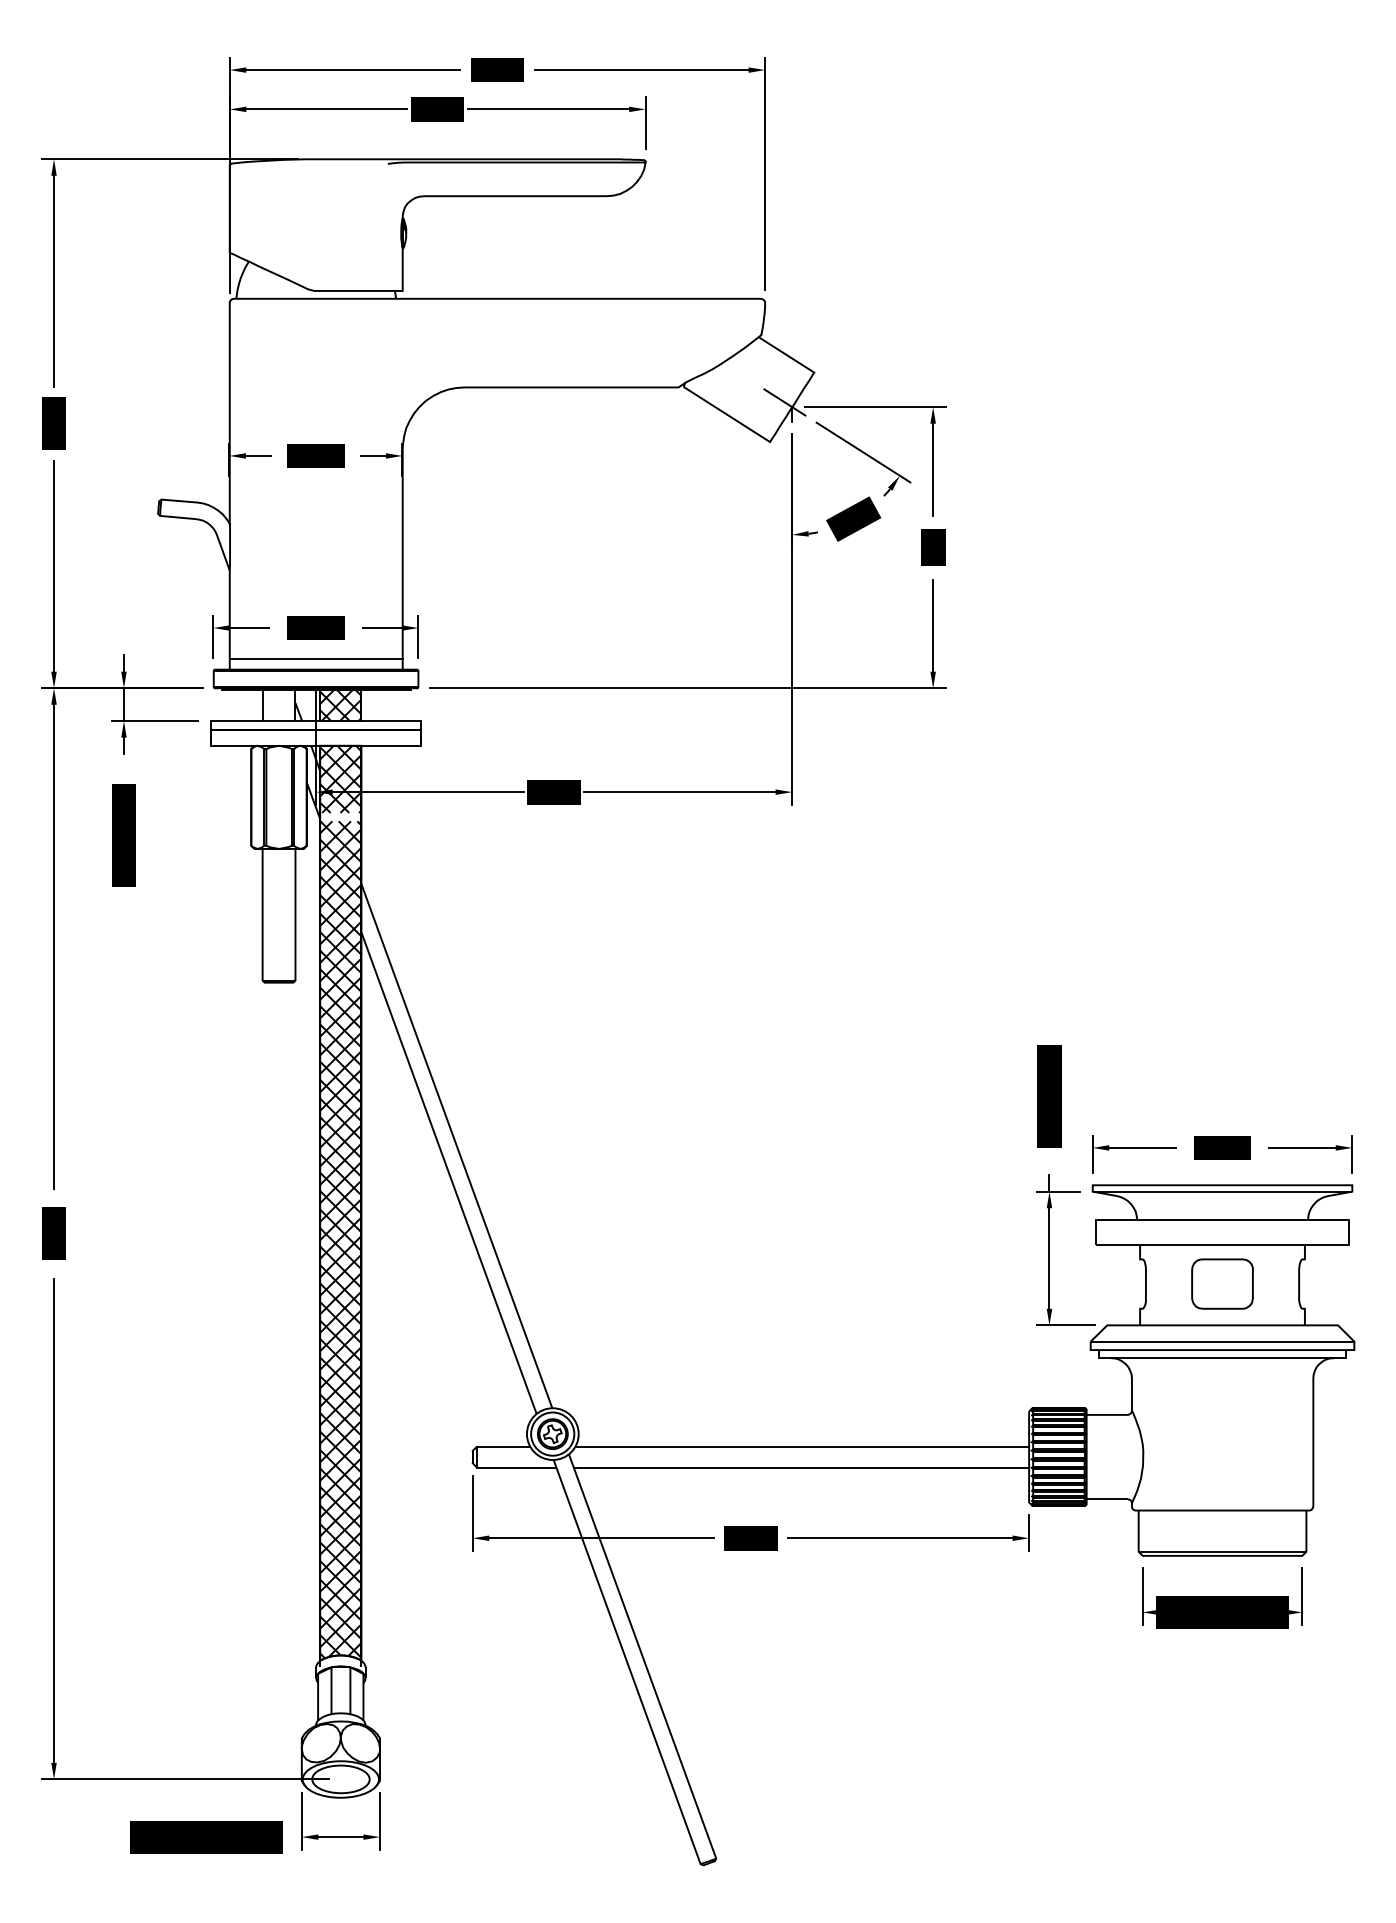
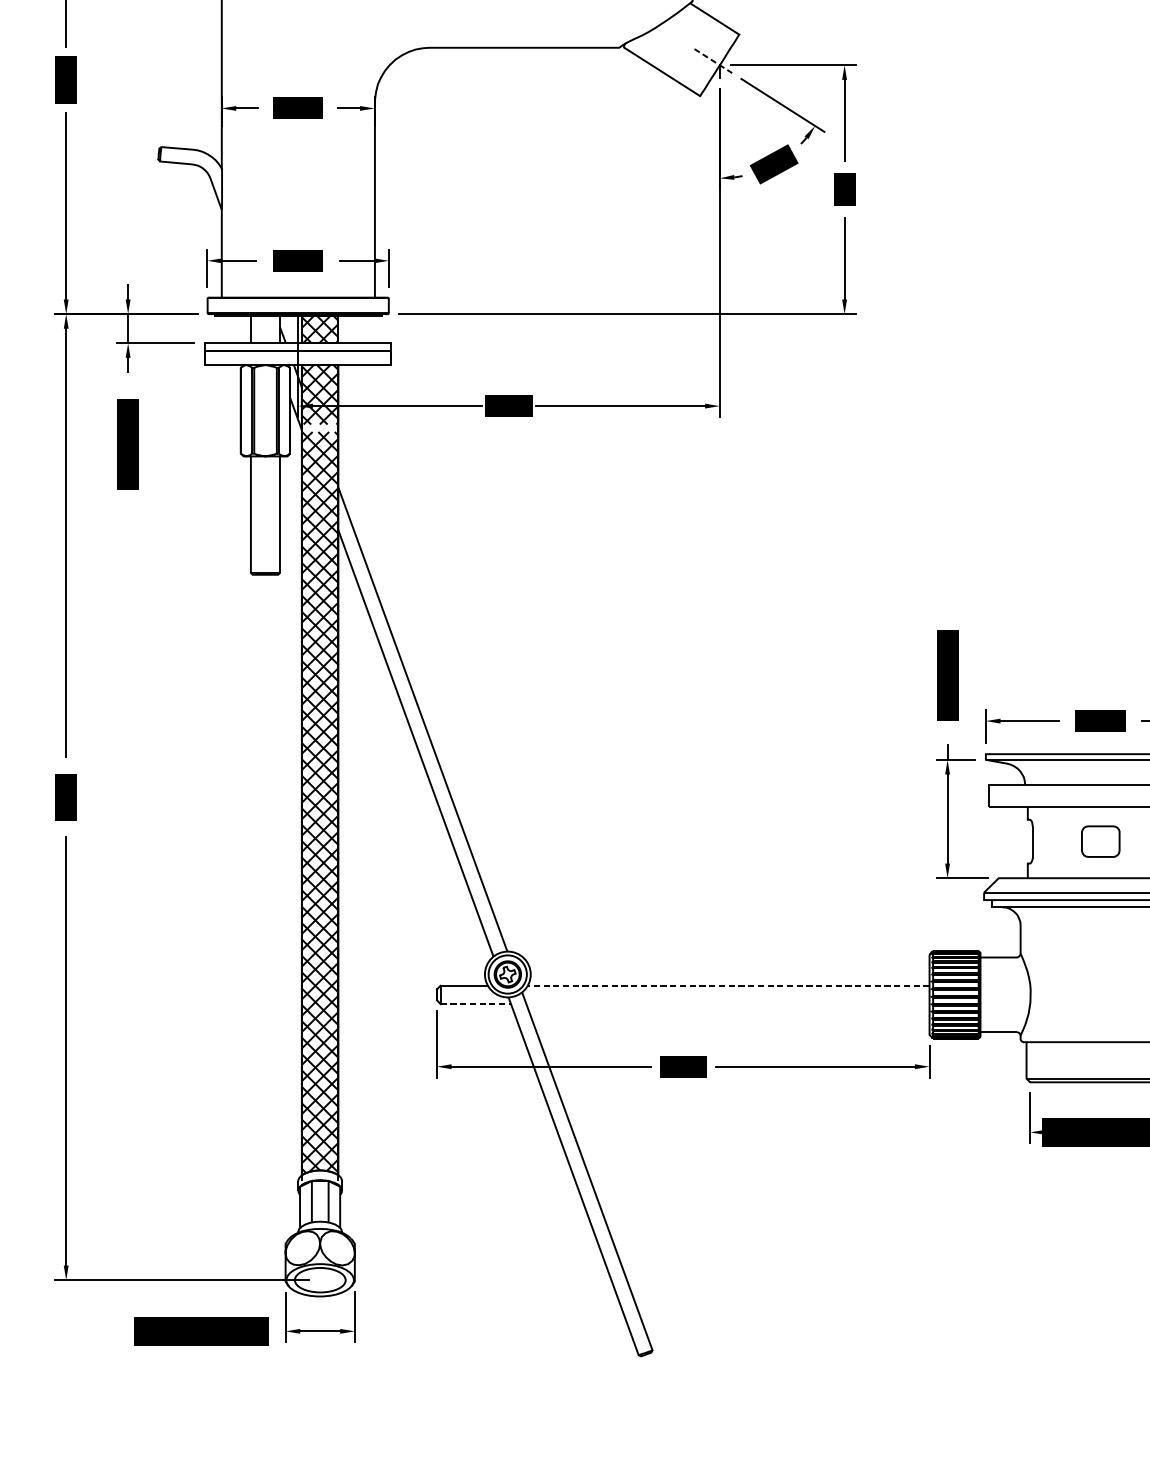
line: (785, 402) -> (713, 61), solid -> dashed
line: (315, 658) -> (297, 287), removed
part: (1222, 1283) -> (1100, 841), size x0.7
line: (802, 1446) -> (728, 985), solid -> dashed
line: (516, 1467) -> (475, 1004), solid -> dashed
line: (801, 1467) -> (728, 1004), removed

